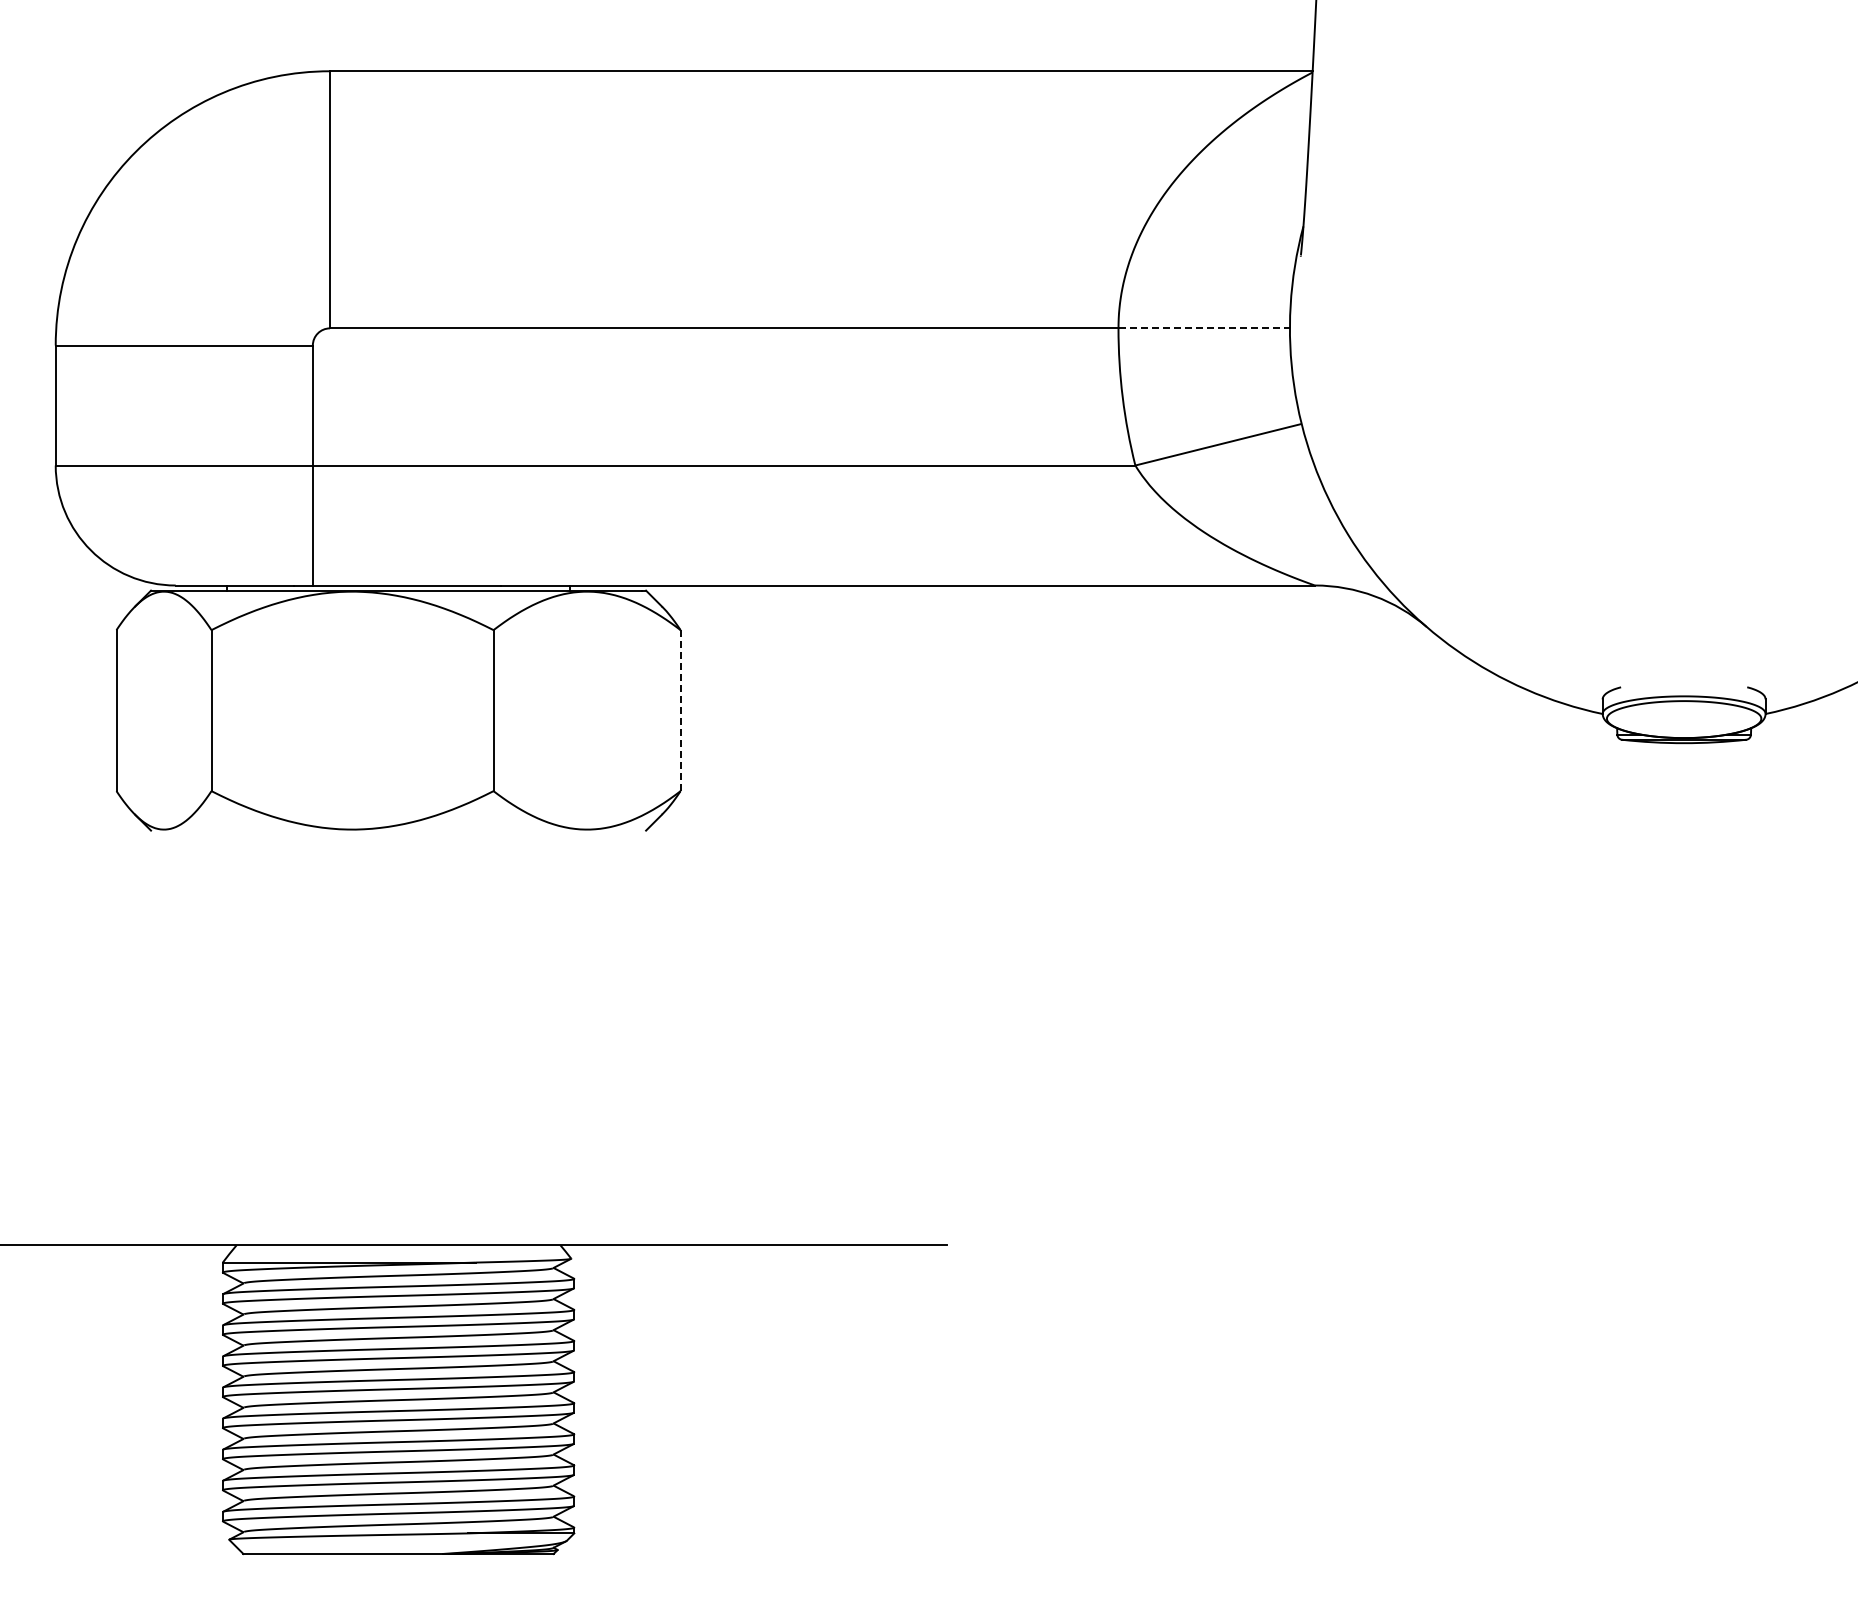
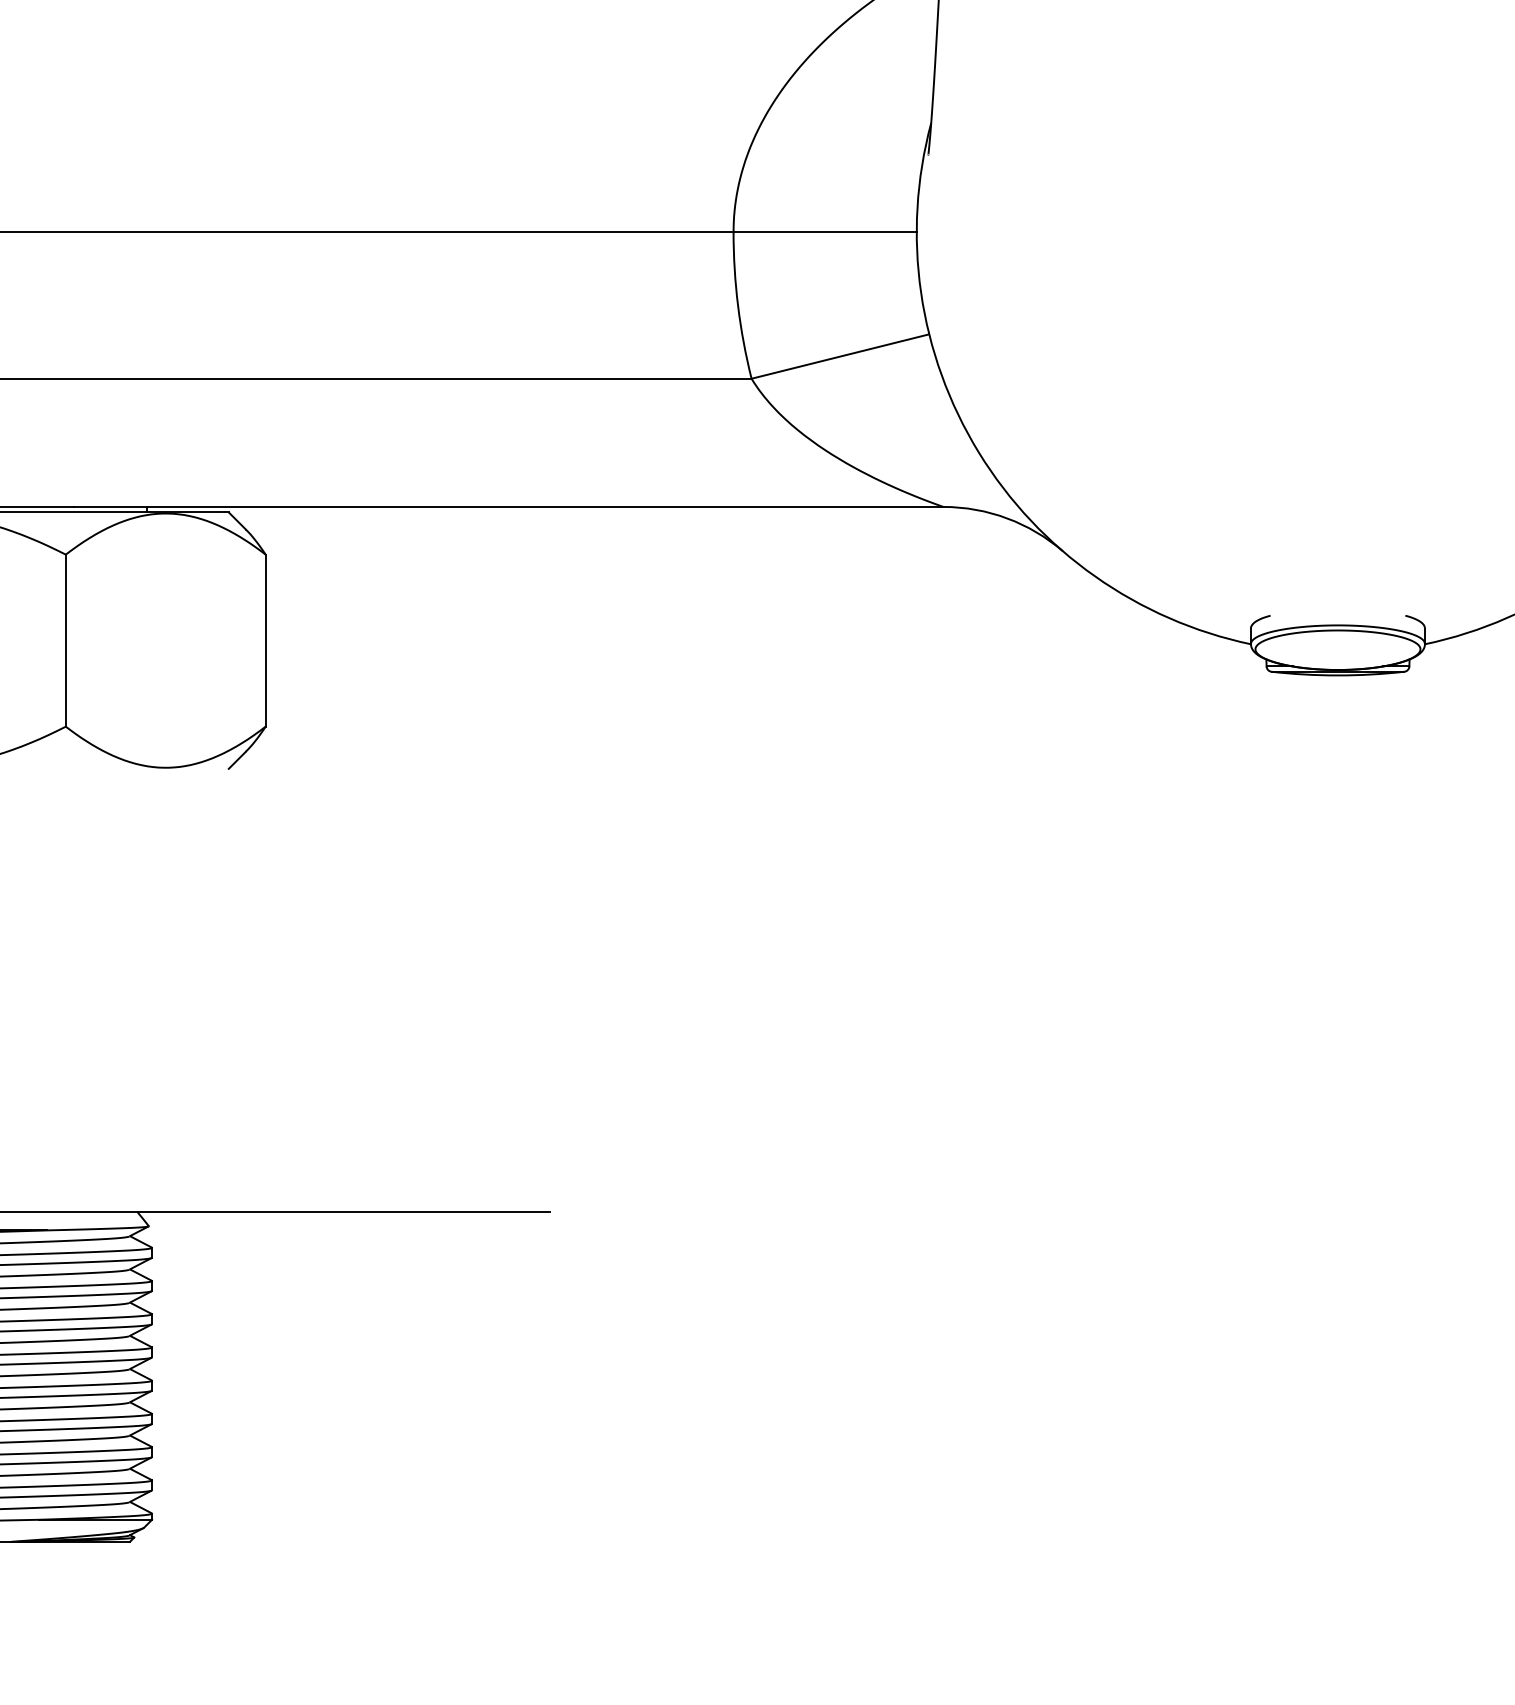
line: (1204, 328) -> (825, 232), dashed -> solid
line: (680, 710) -> (265, 640), dashed -> solid

